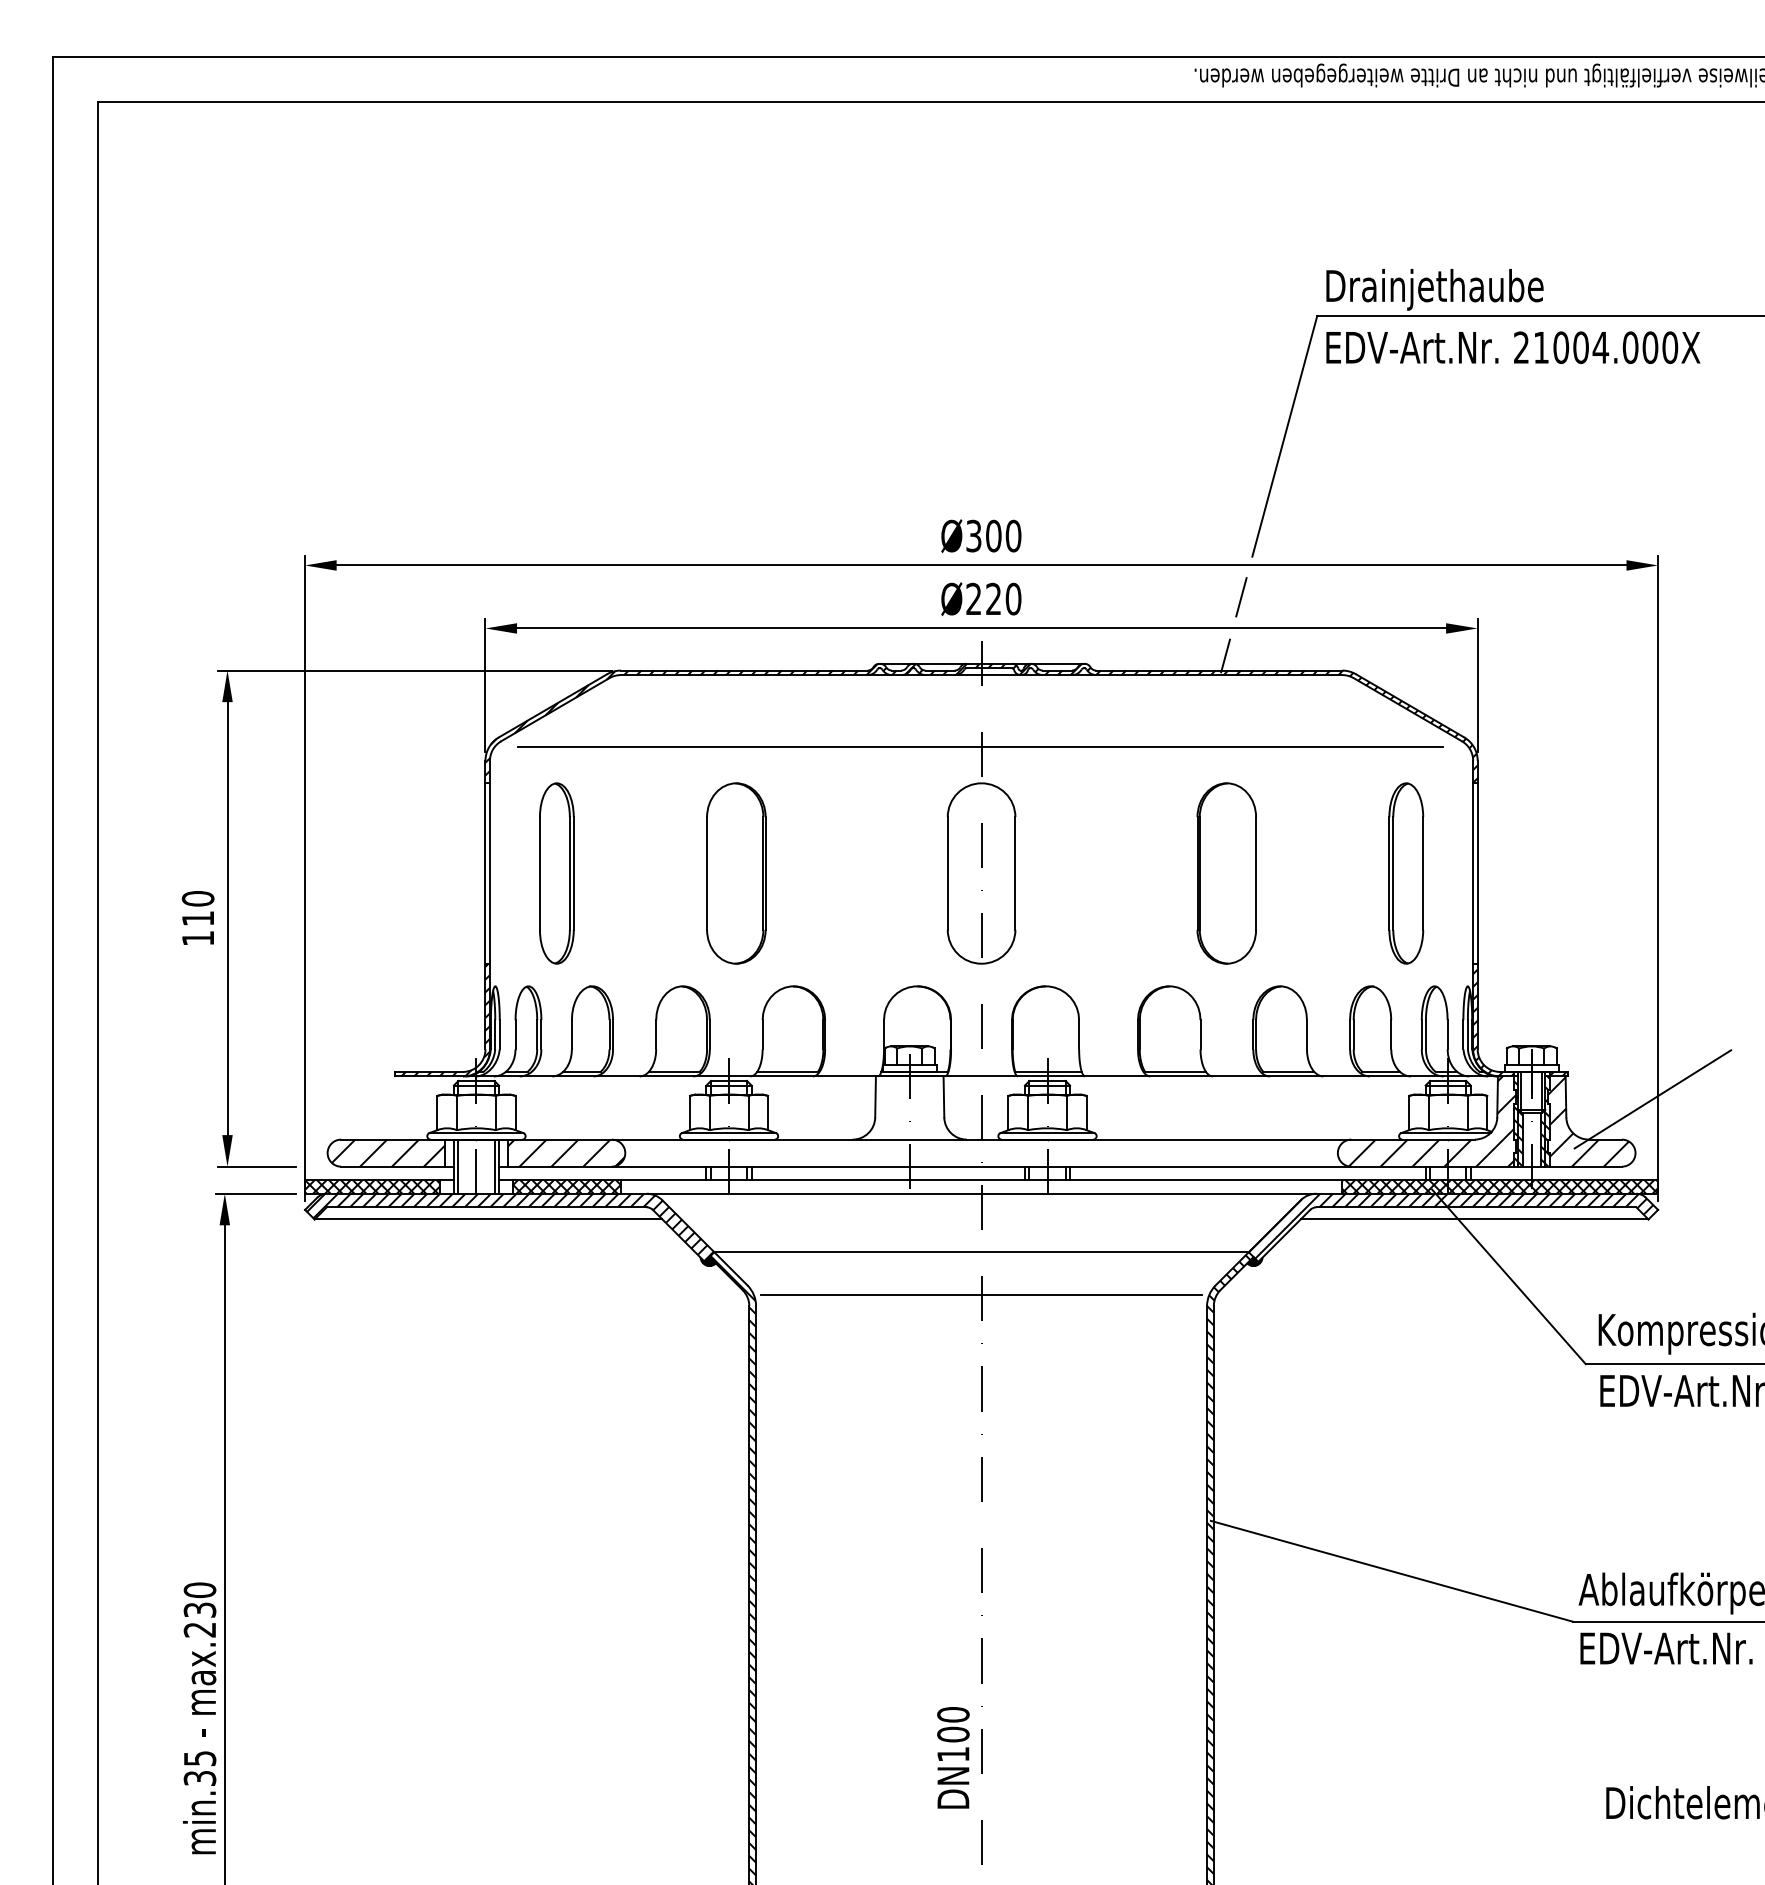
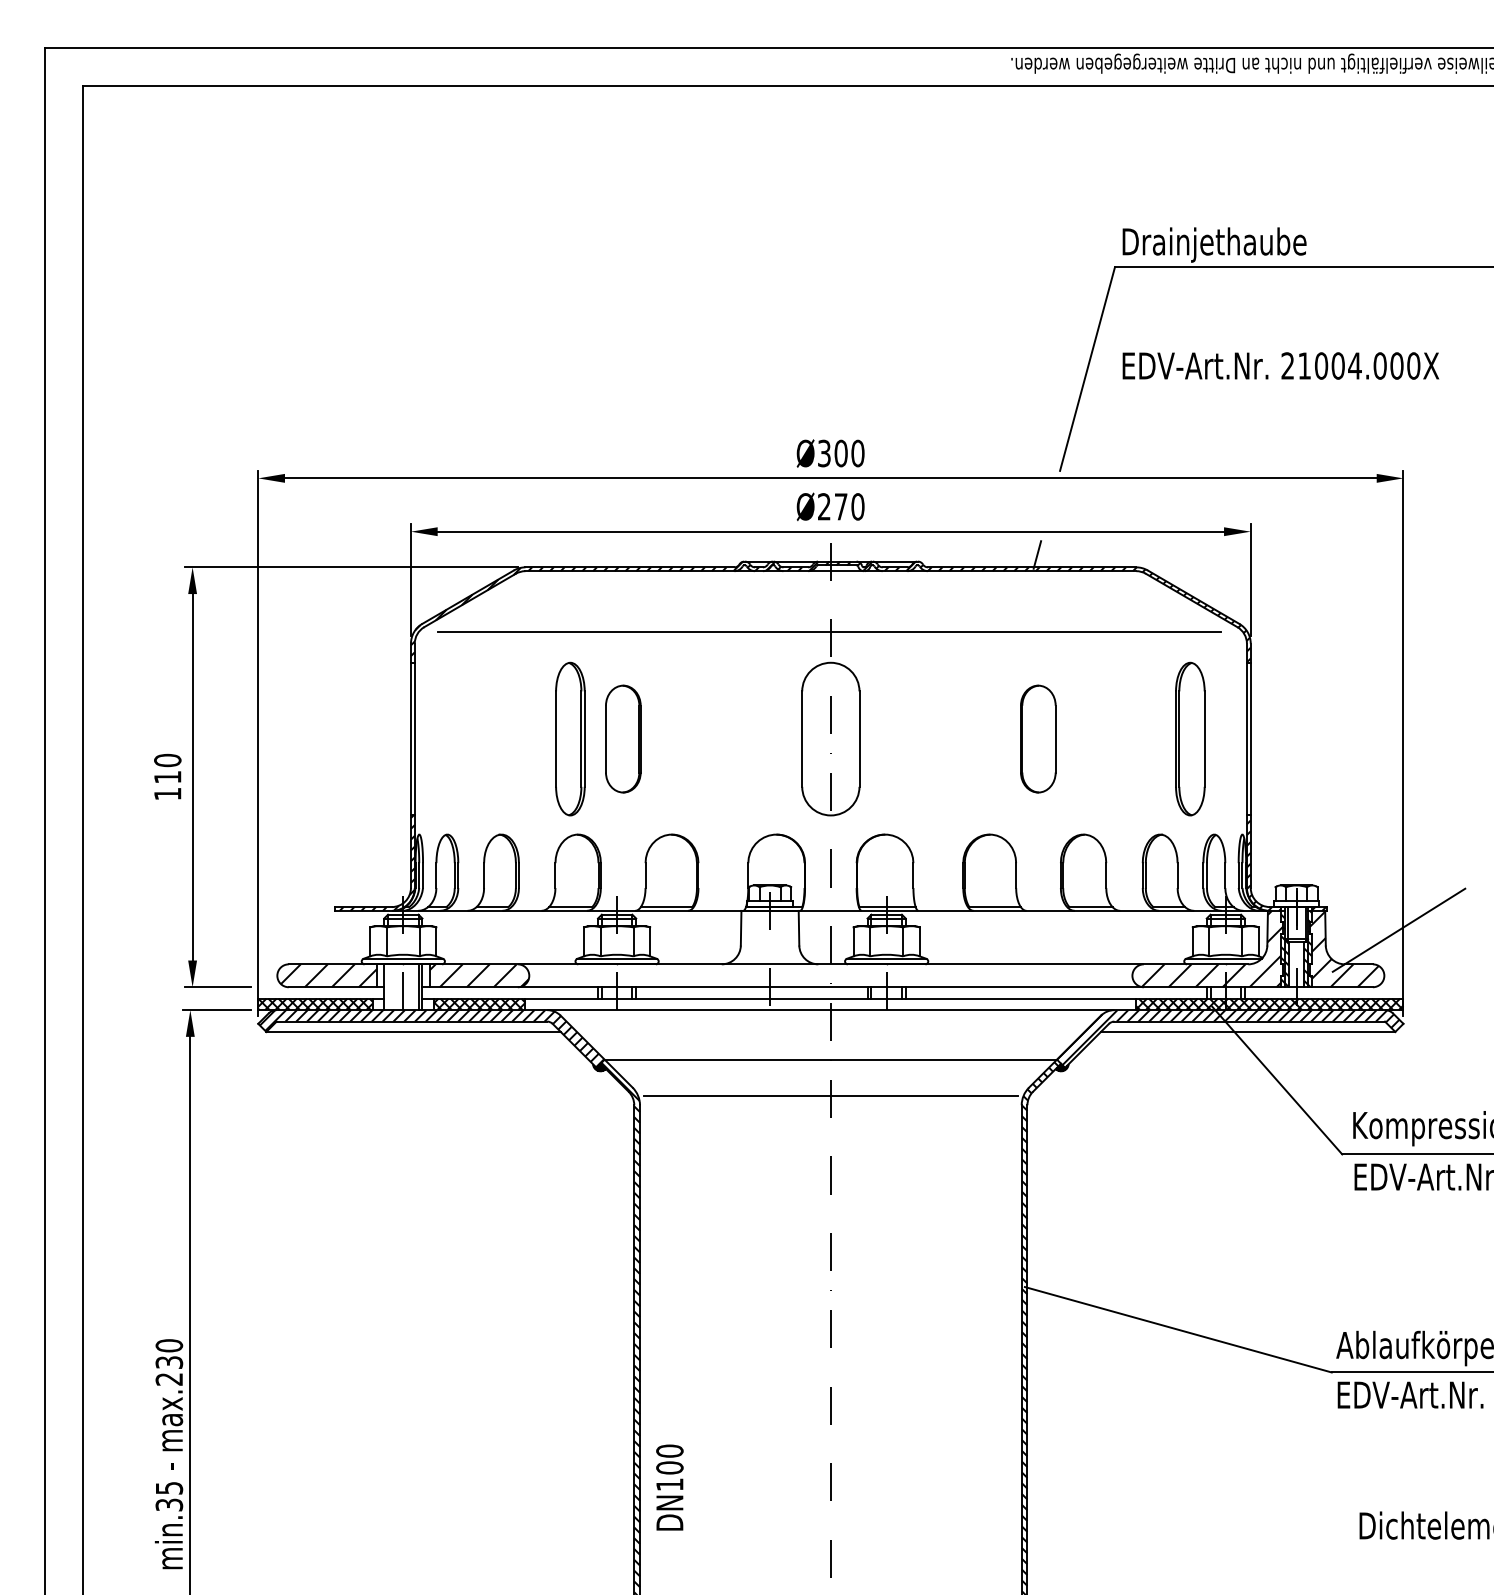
text: (1513, 347) -> (1281, 365), moved
line: (1241, 597) -> (1050, 505), removed
text: (993, 598) -> (840, 506), Ø220 -> Ø270
part: (556, 873) -> (570, 739), moved
part: (736, 873) -> (623, 739), size x0.7
part: (1226, 873) -> (1038, 739), size x0.7
line: (458, 1166) -> (388, 987), removed
text: (953, 1757) -> (669, 1487), moved

